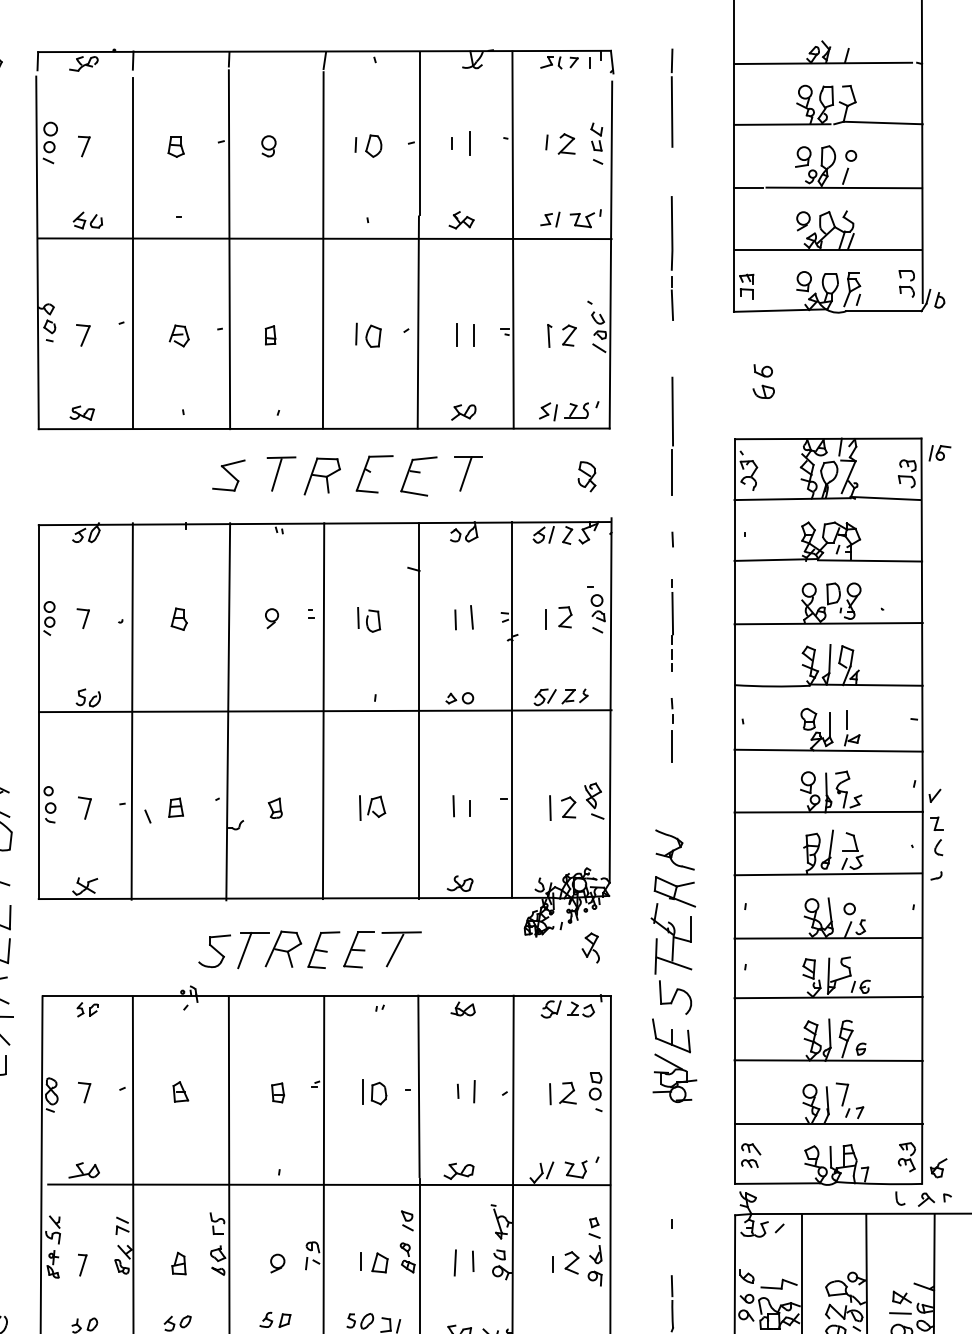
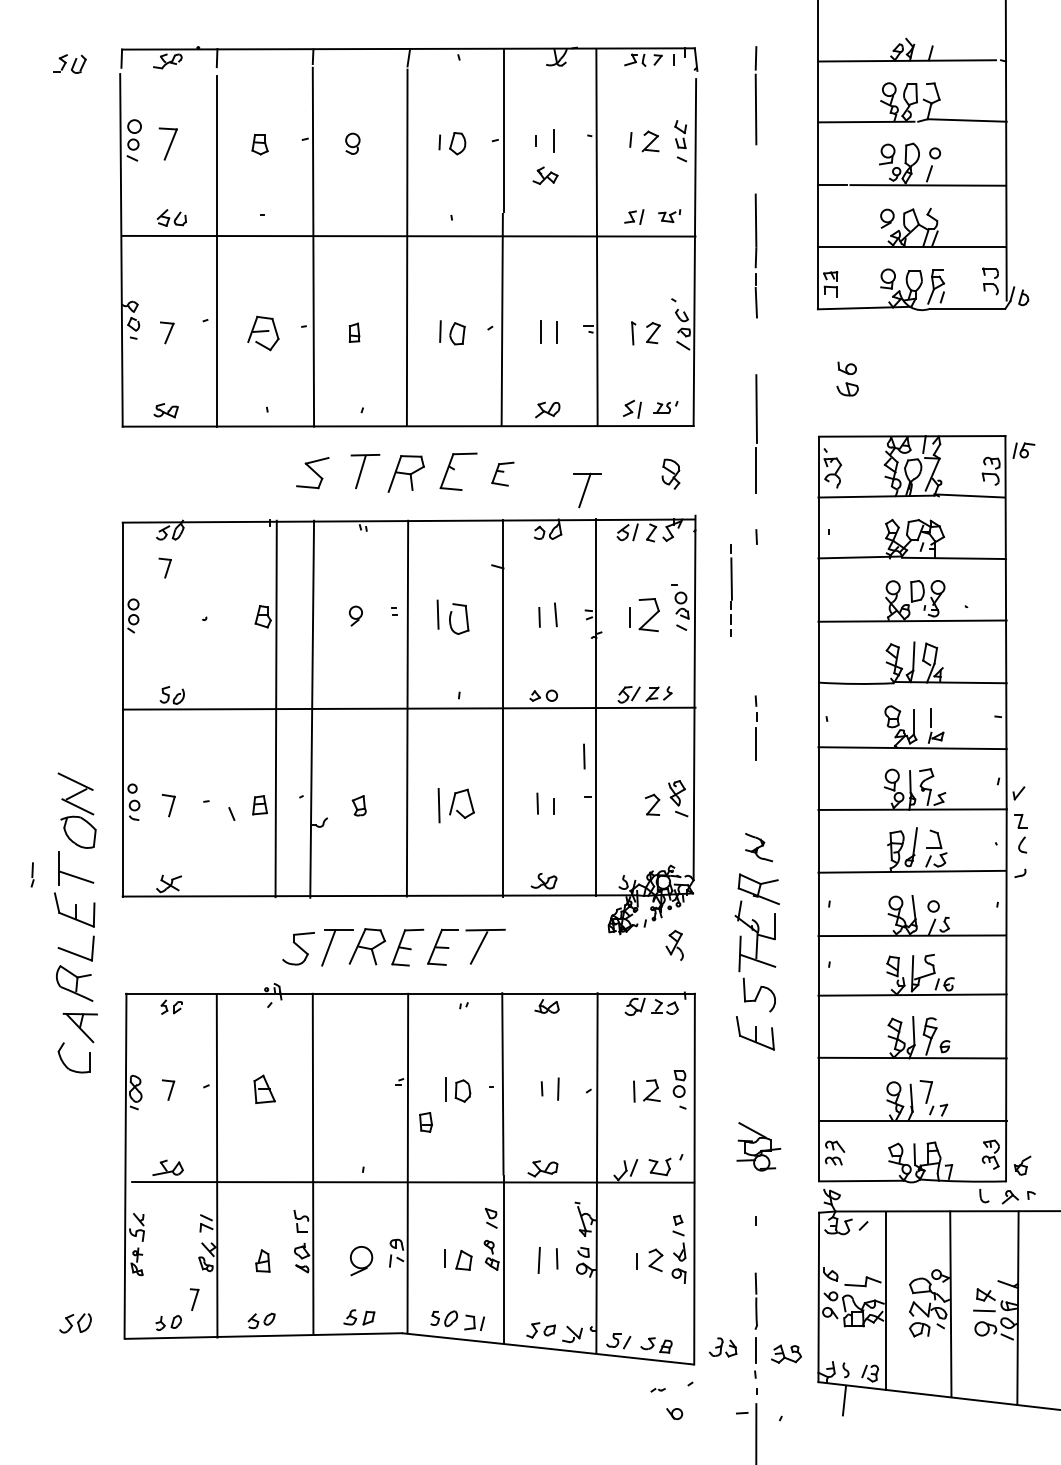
part: (83, 146) -> (167, 143), size x1.6
part: (585, 218) -> (669, 215), size x0.7
part: (461, 220) -> (545, 175), moved
part: (178, 336) -> (262, 333), size x1.6
part: (581, 410) -> (665, 407), size x0.7
part: (468, 474) -> (587, 490), moved
part: (418, 477) -> (502, 474), size x0.6
part: (565, 617) -> (649, 614), size x1.6
part: (82, 618) -> (164, 567), moved
part: (368, 620) -> (452, 617), size x1.4
line: (672, 625) -> (731, 590), moved
line: (131, 711) -> (275, 708), moved
part: (372, 808) -> (456, 805), size x1.4
line: (550, 808) -> (584, 756), moved
part: (674, 850) -> (758, 847), size x0.7
part: (674, 1078) -> (758, 1146), moved
part: (180, 1092) -> (264, 1089), size x1.4
part: (277, 1093) -> (425, 1122), moved
part: (277, 1263) -> (361, 1260), size x1.6
part: (82, 1265) -> (194, 1299), moved

